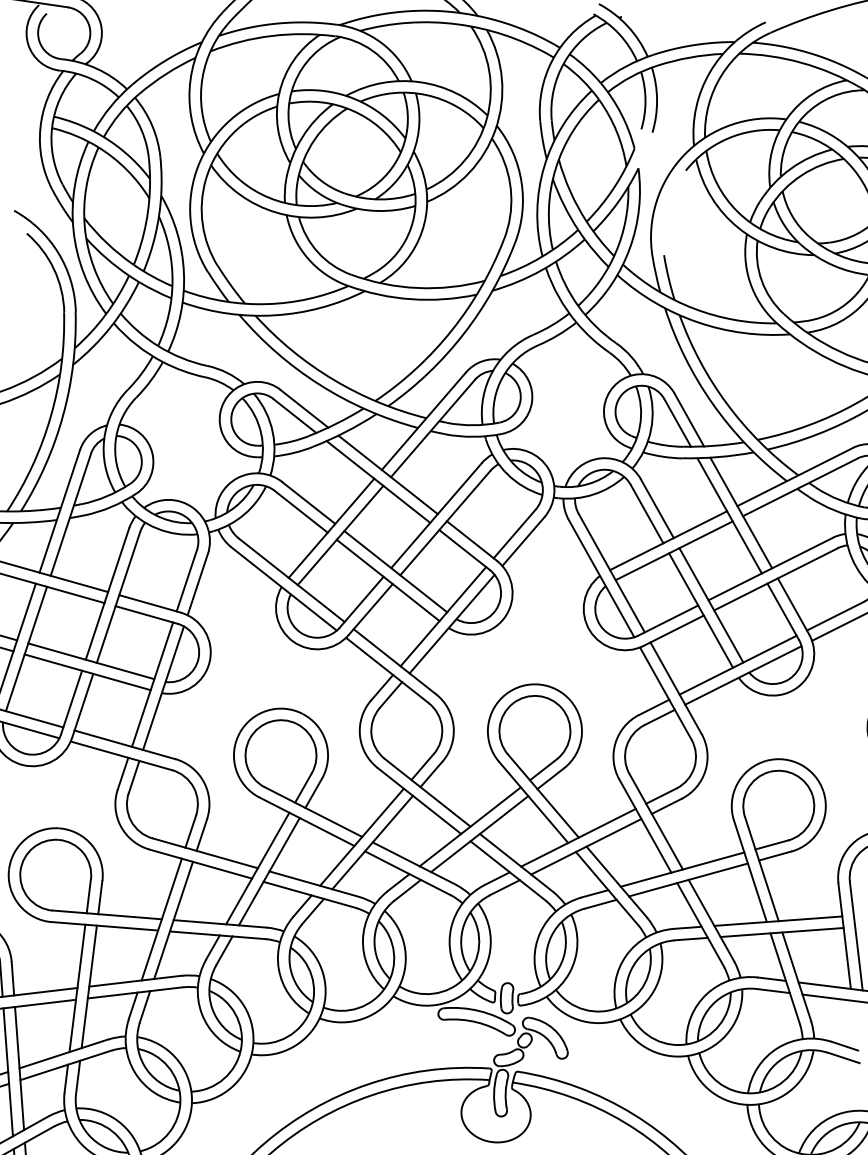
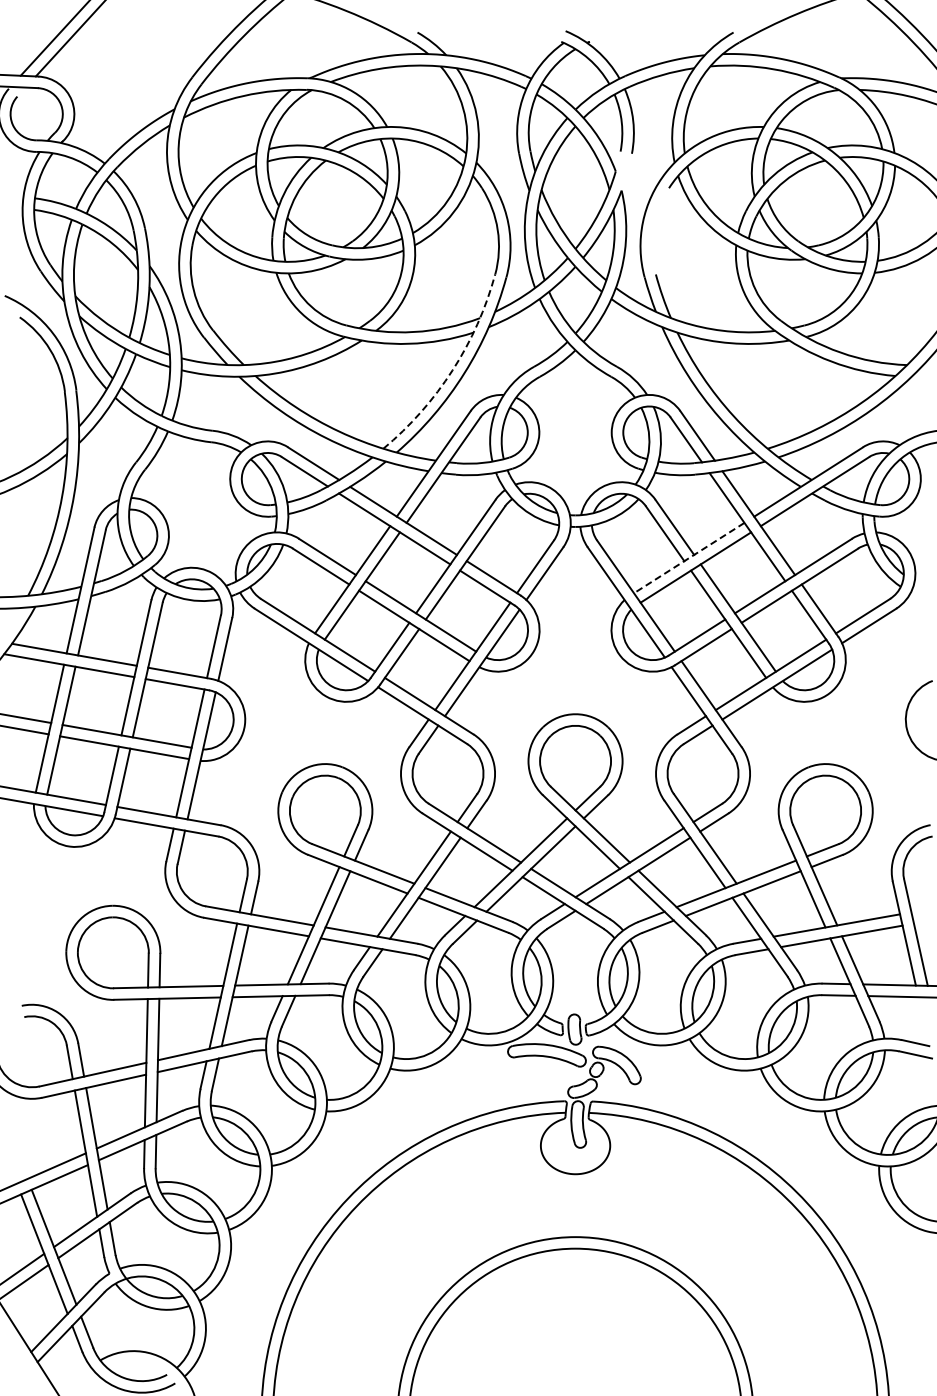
arc: (452, 330) -> (452, 370), solid -> dashed
line: (667, 541) -> (688, 558), solid -> dashed

